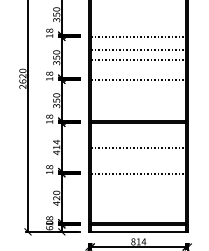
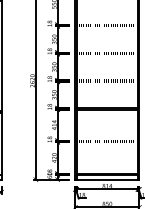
line: (138, 50) -> (107, 80), moved
line: (138, 59) -> (107, 52), moved
line: (138, 147) -> (107, 140), moved

